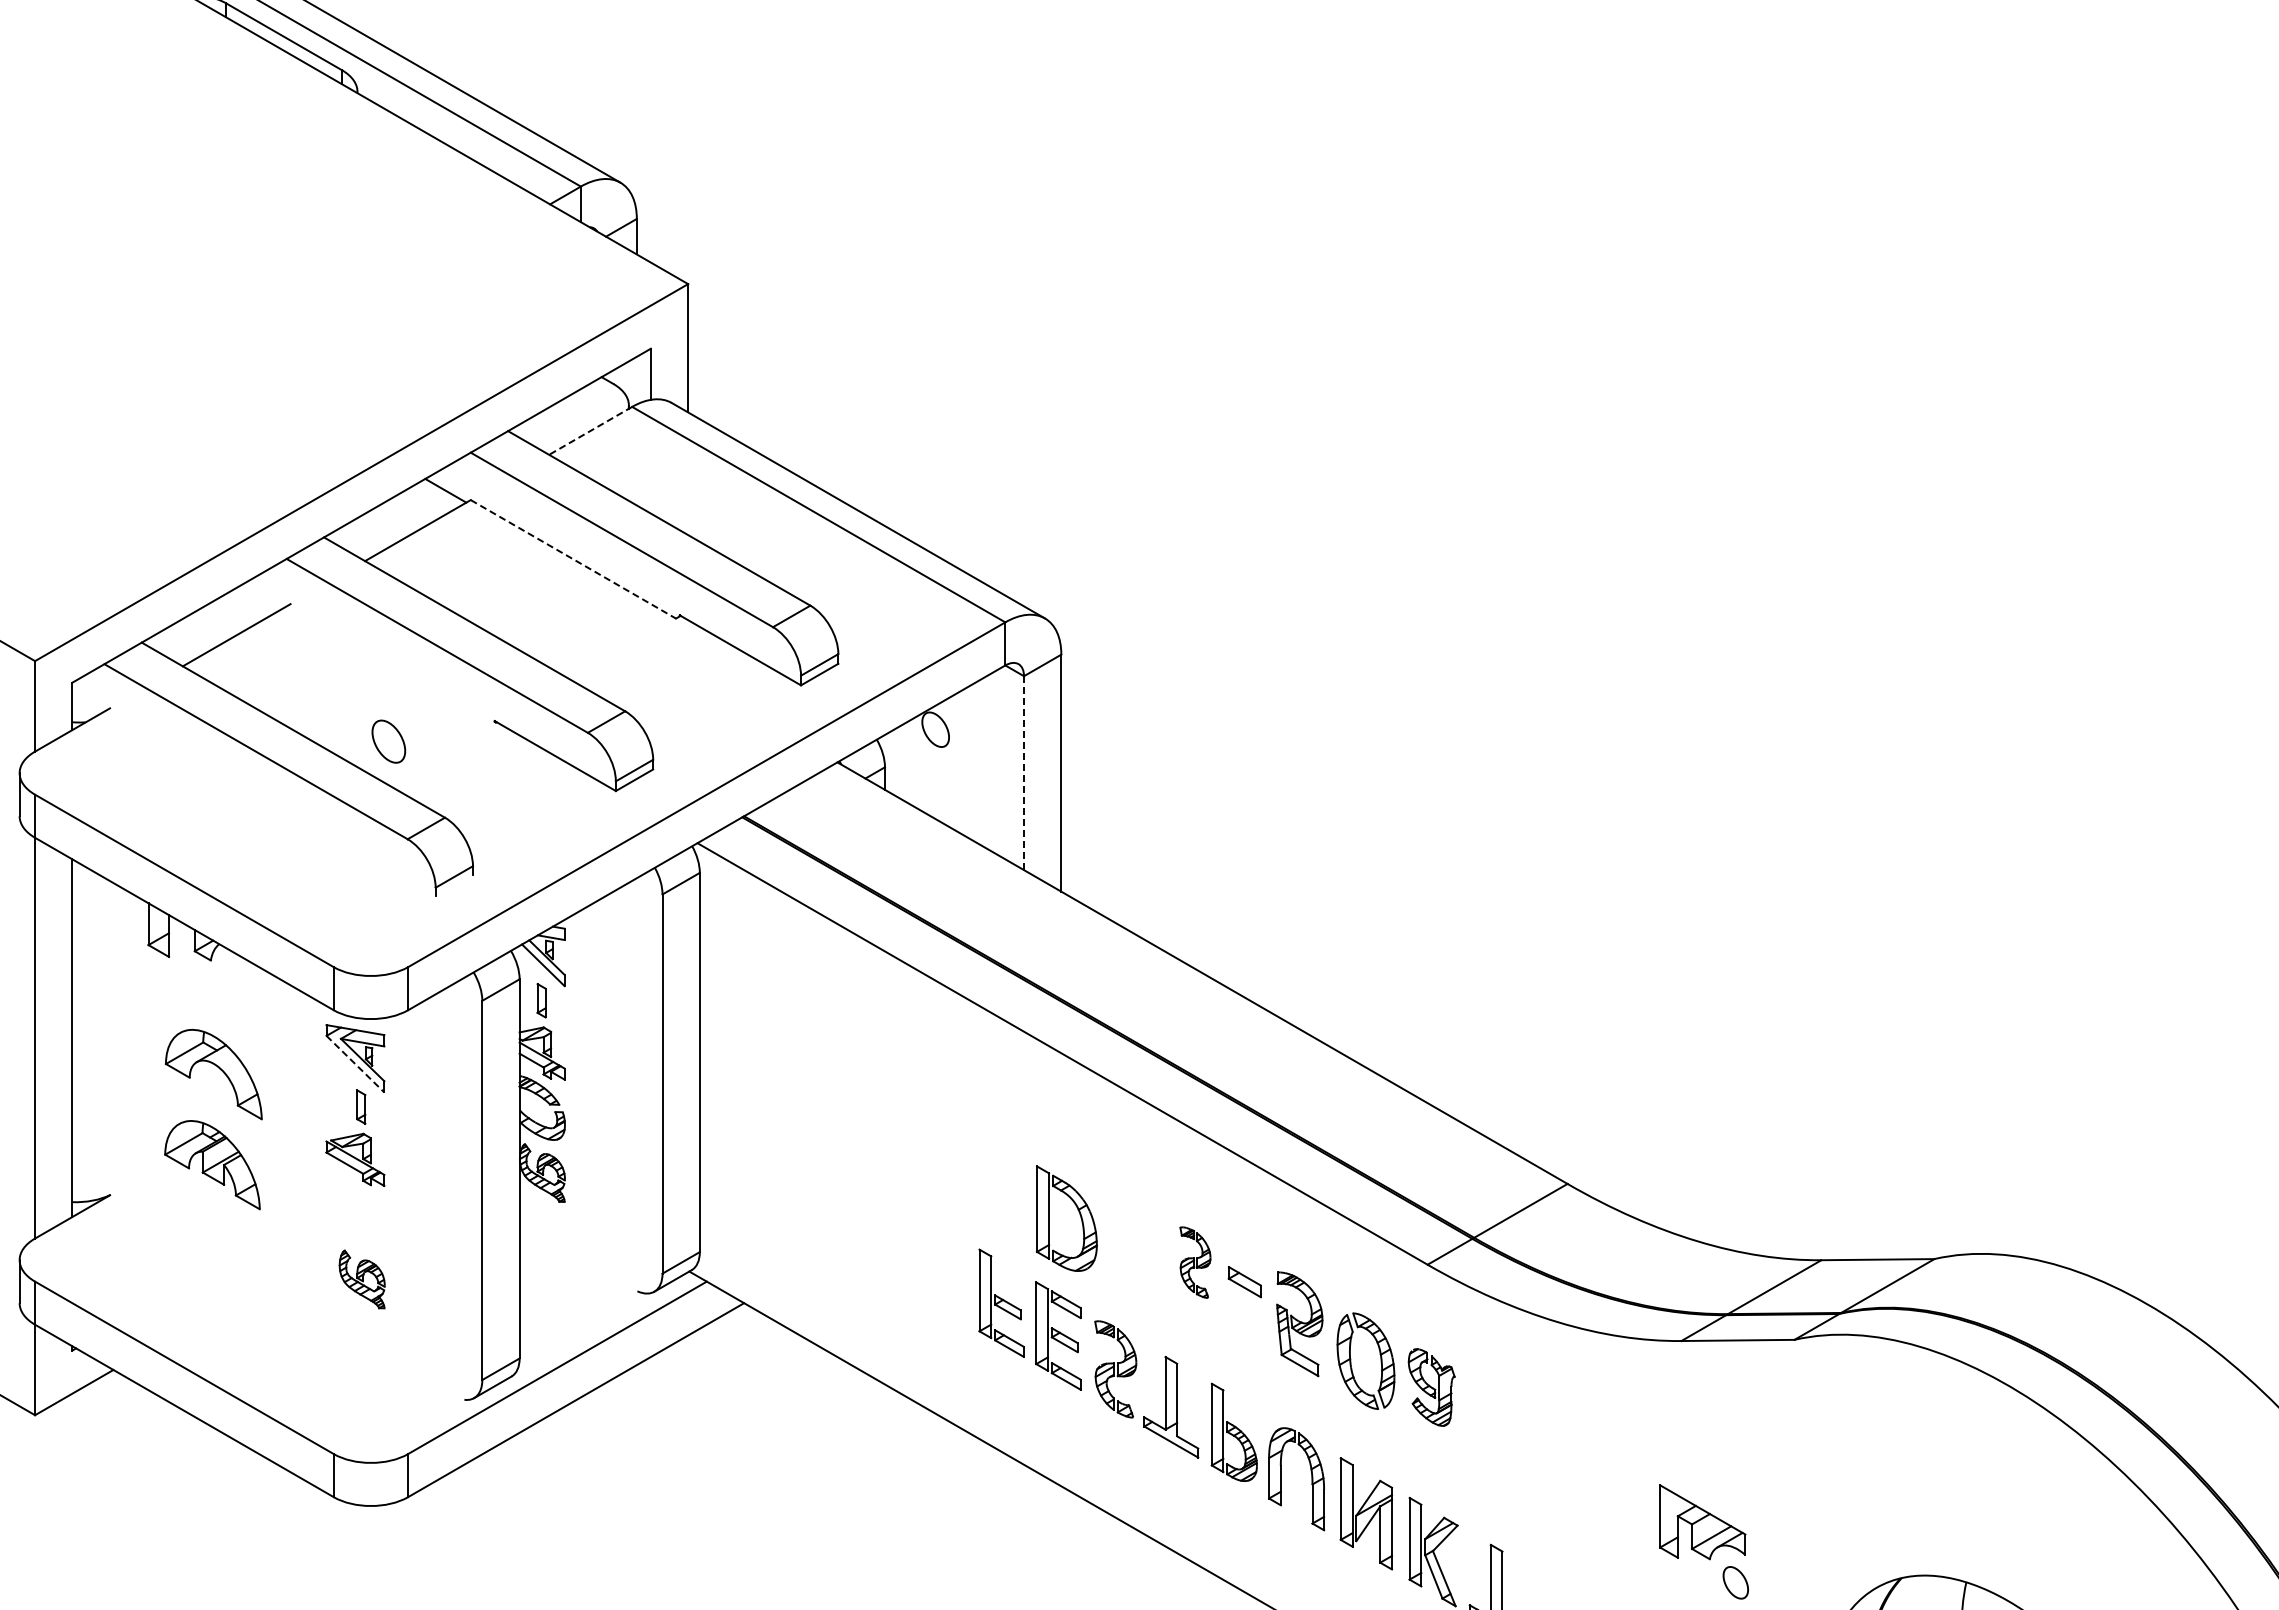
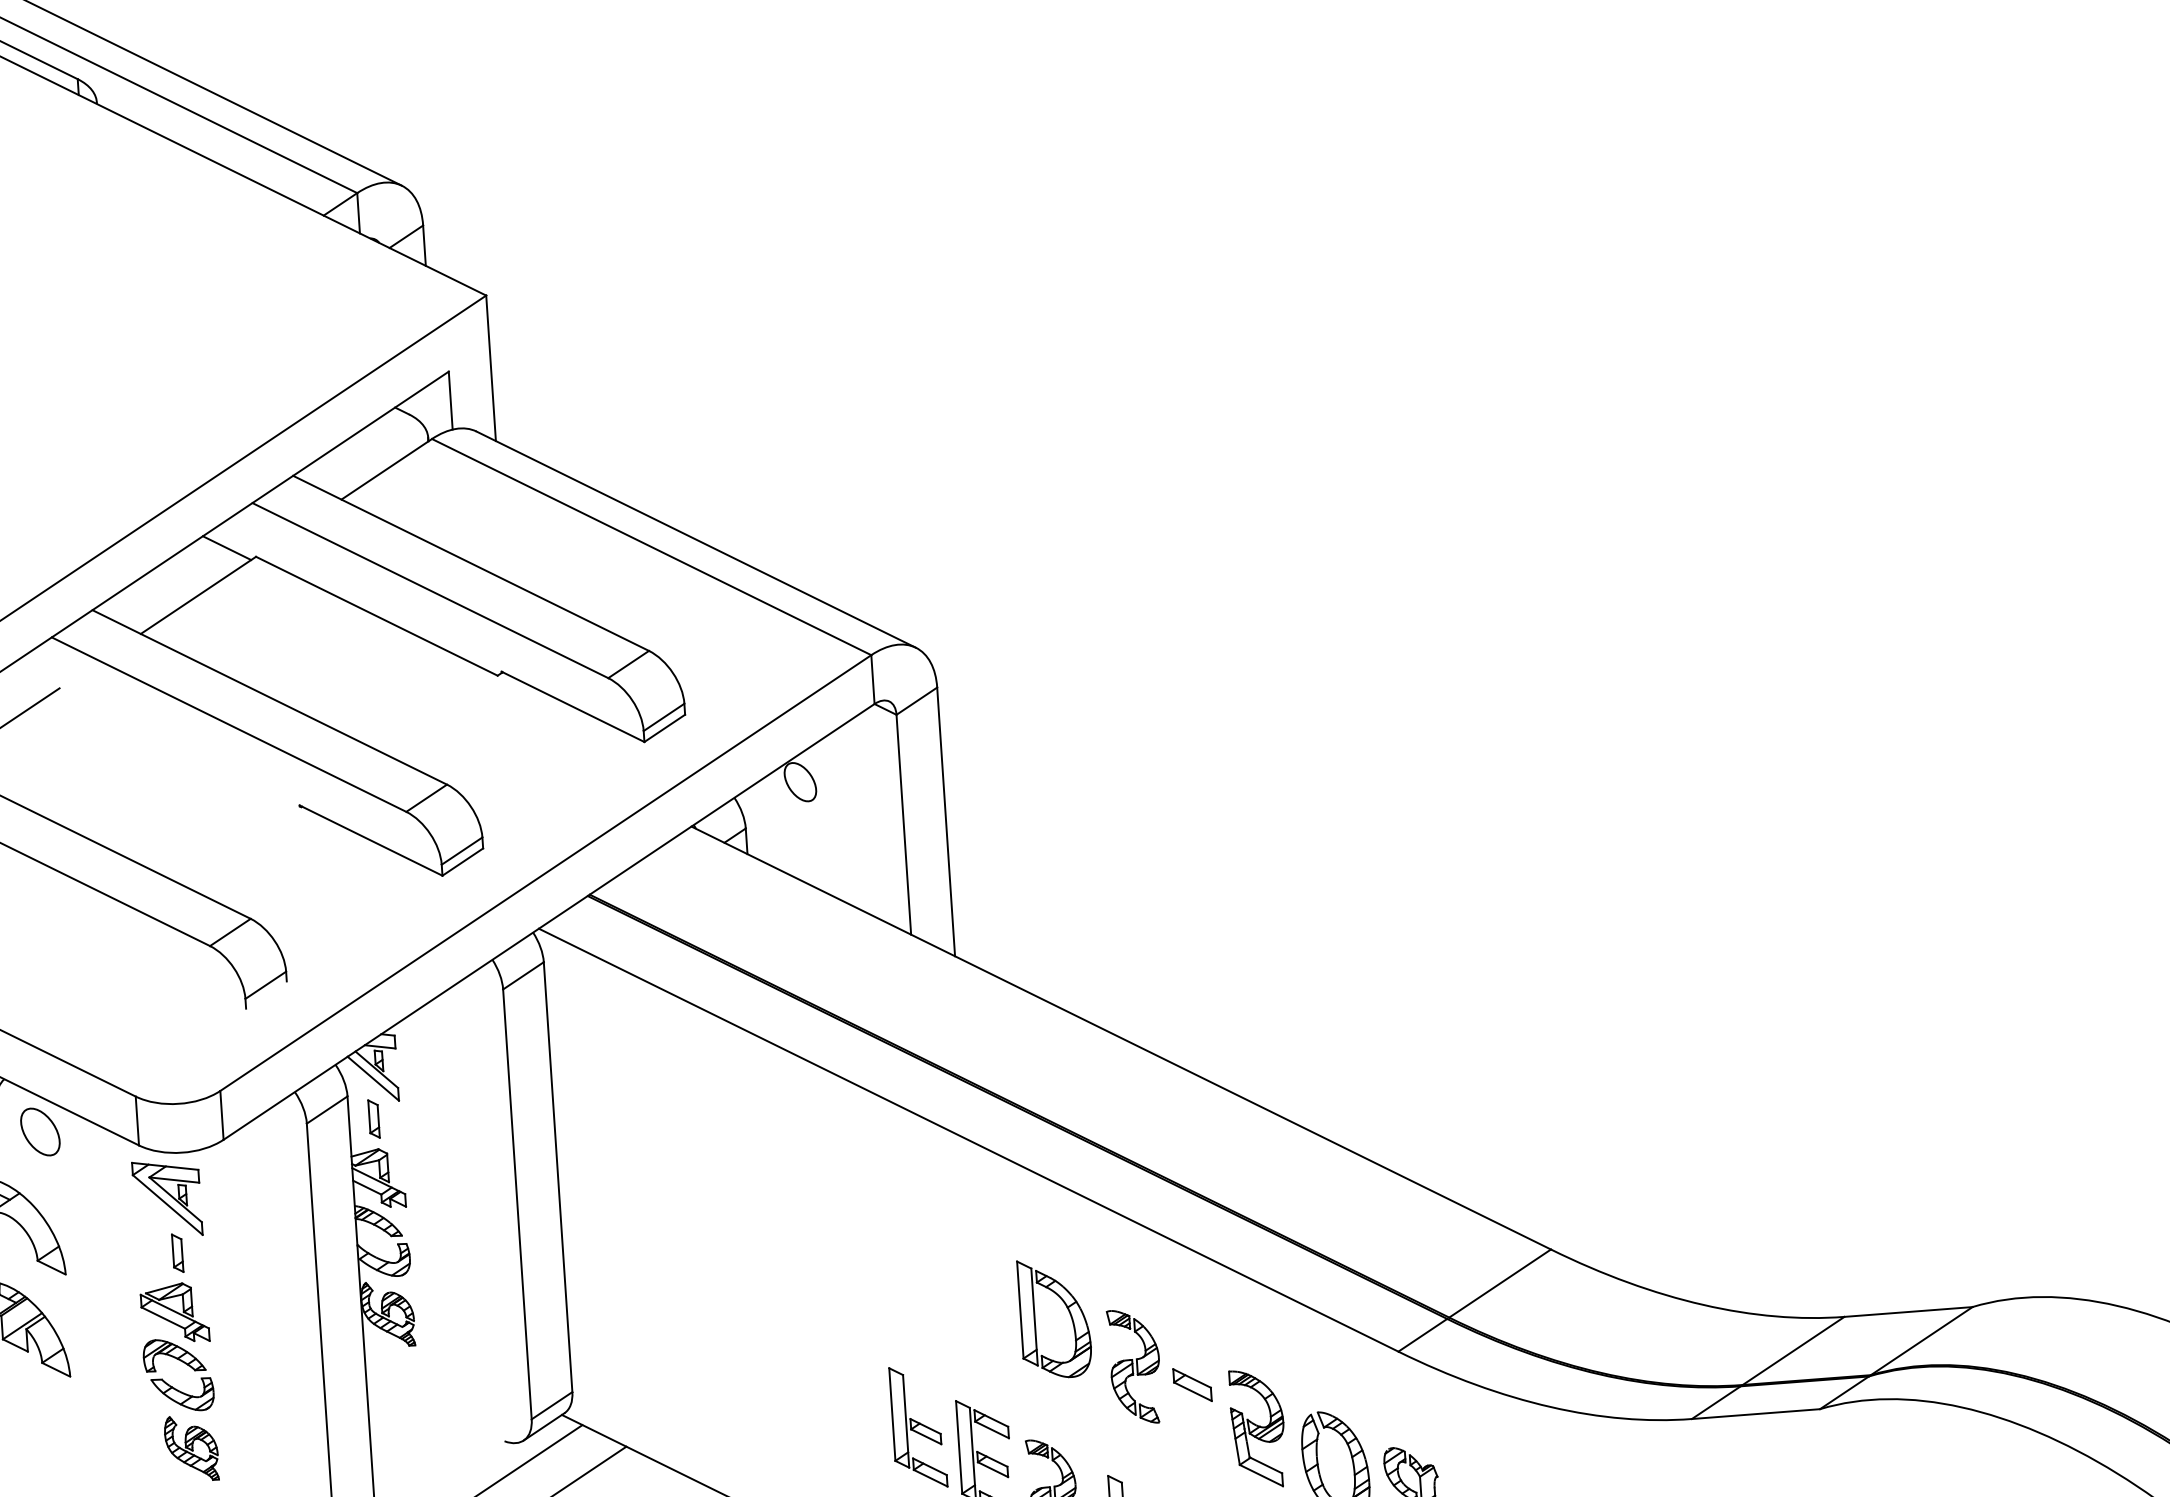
line: (590, 430) -> (386, 468), dashed -> solid
line: (573, 559) -> (376, 616), dashed -> solid
part: (388, 741) -> (40, 1131), moved
line: (1024, 773) -> (904, 825), dashed -> solid
line: (355, 1064) -> (167, 1205), dashed -> solid
part: (1078, 1212) -> (1067, 1310), moved
part: (349, 1223) -> (173, 1386), added
part: (1195, 1262) -> (1135, 1366), size x1.43

